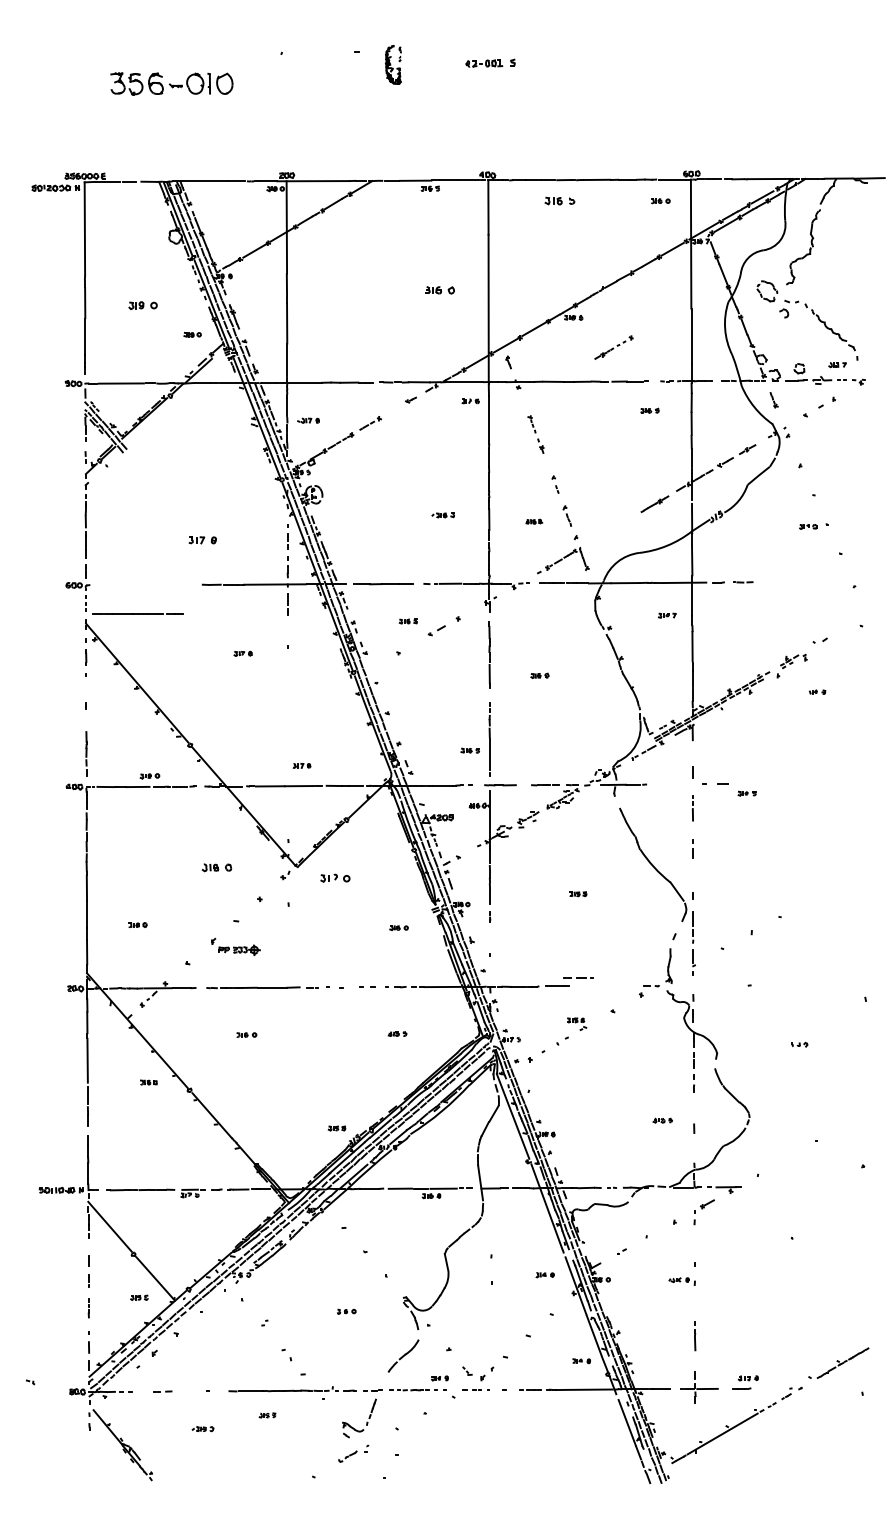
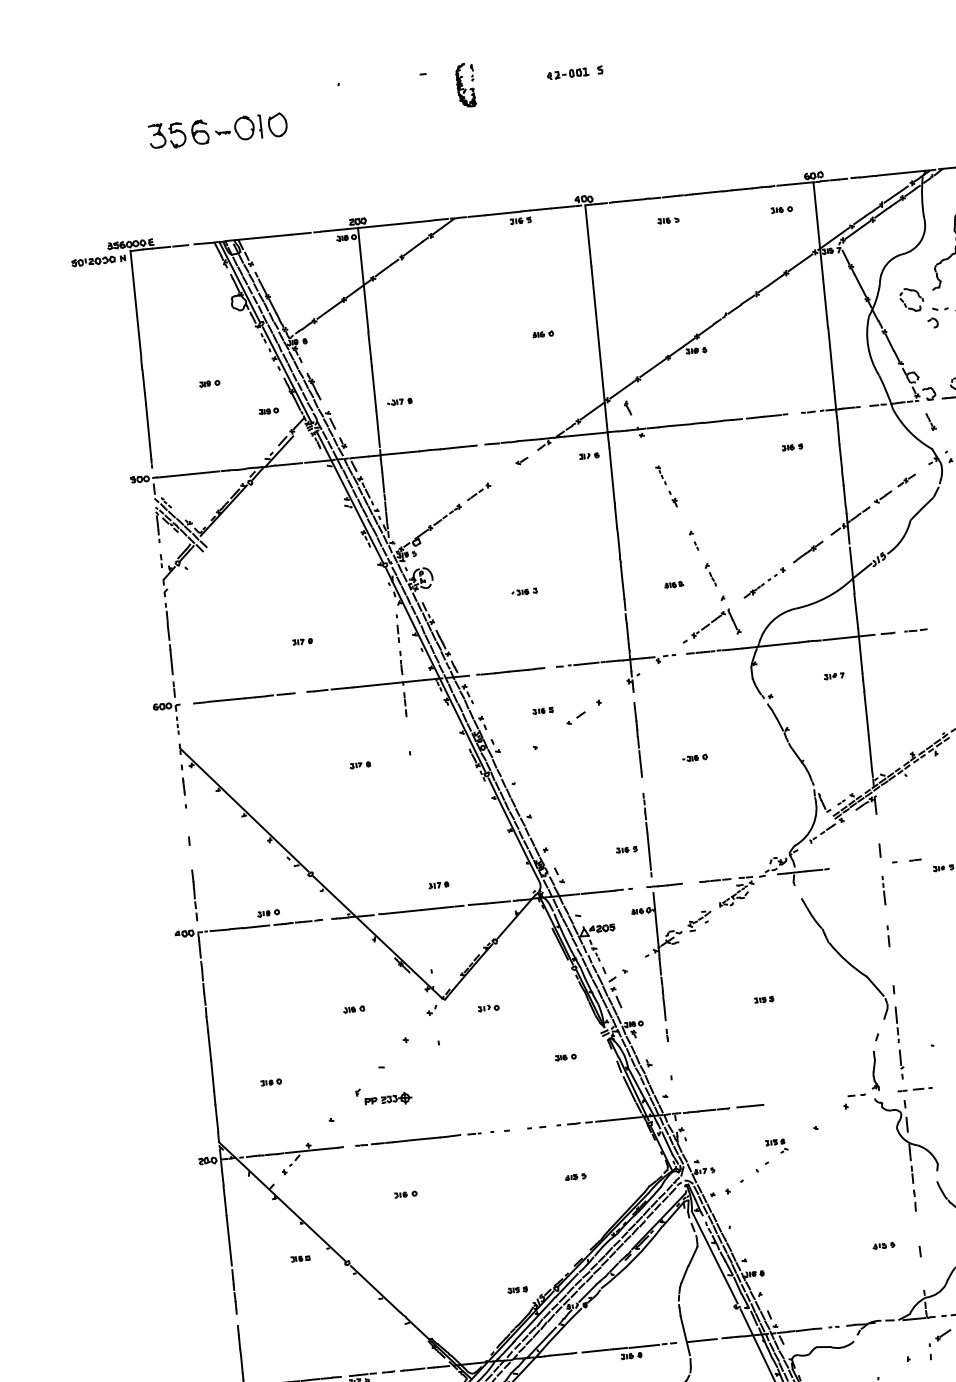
part: (560, 200) -> (668, 219), size x0.62
part: (440, 290) -> (543, 334), size x0.62
part: (142, 305) -> (209, 383), size x0.62
part: (613, 347) -> (764, 582), moved
part: (308, 420) -> (399, 401), moved
part: (442, 515) -> (523, 592), moved
part: (202, 540) -> (302, 642), size x0.62
line: (137, 613) -> (243, 697), moved
part: (216, 868) -> (353, 1010), size x0.62
part: (335, 878) -> (488, 1008), size x0.62
line: (578, 977) -> (915, 1089), moved

